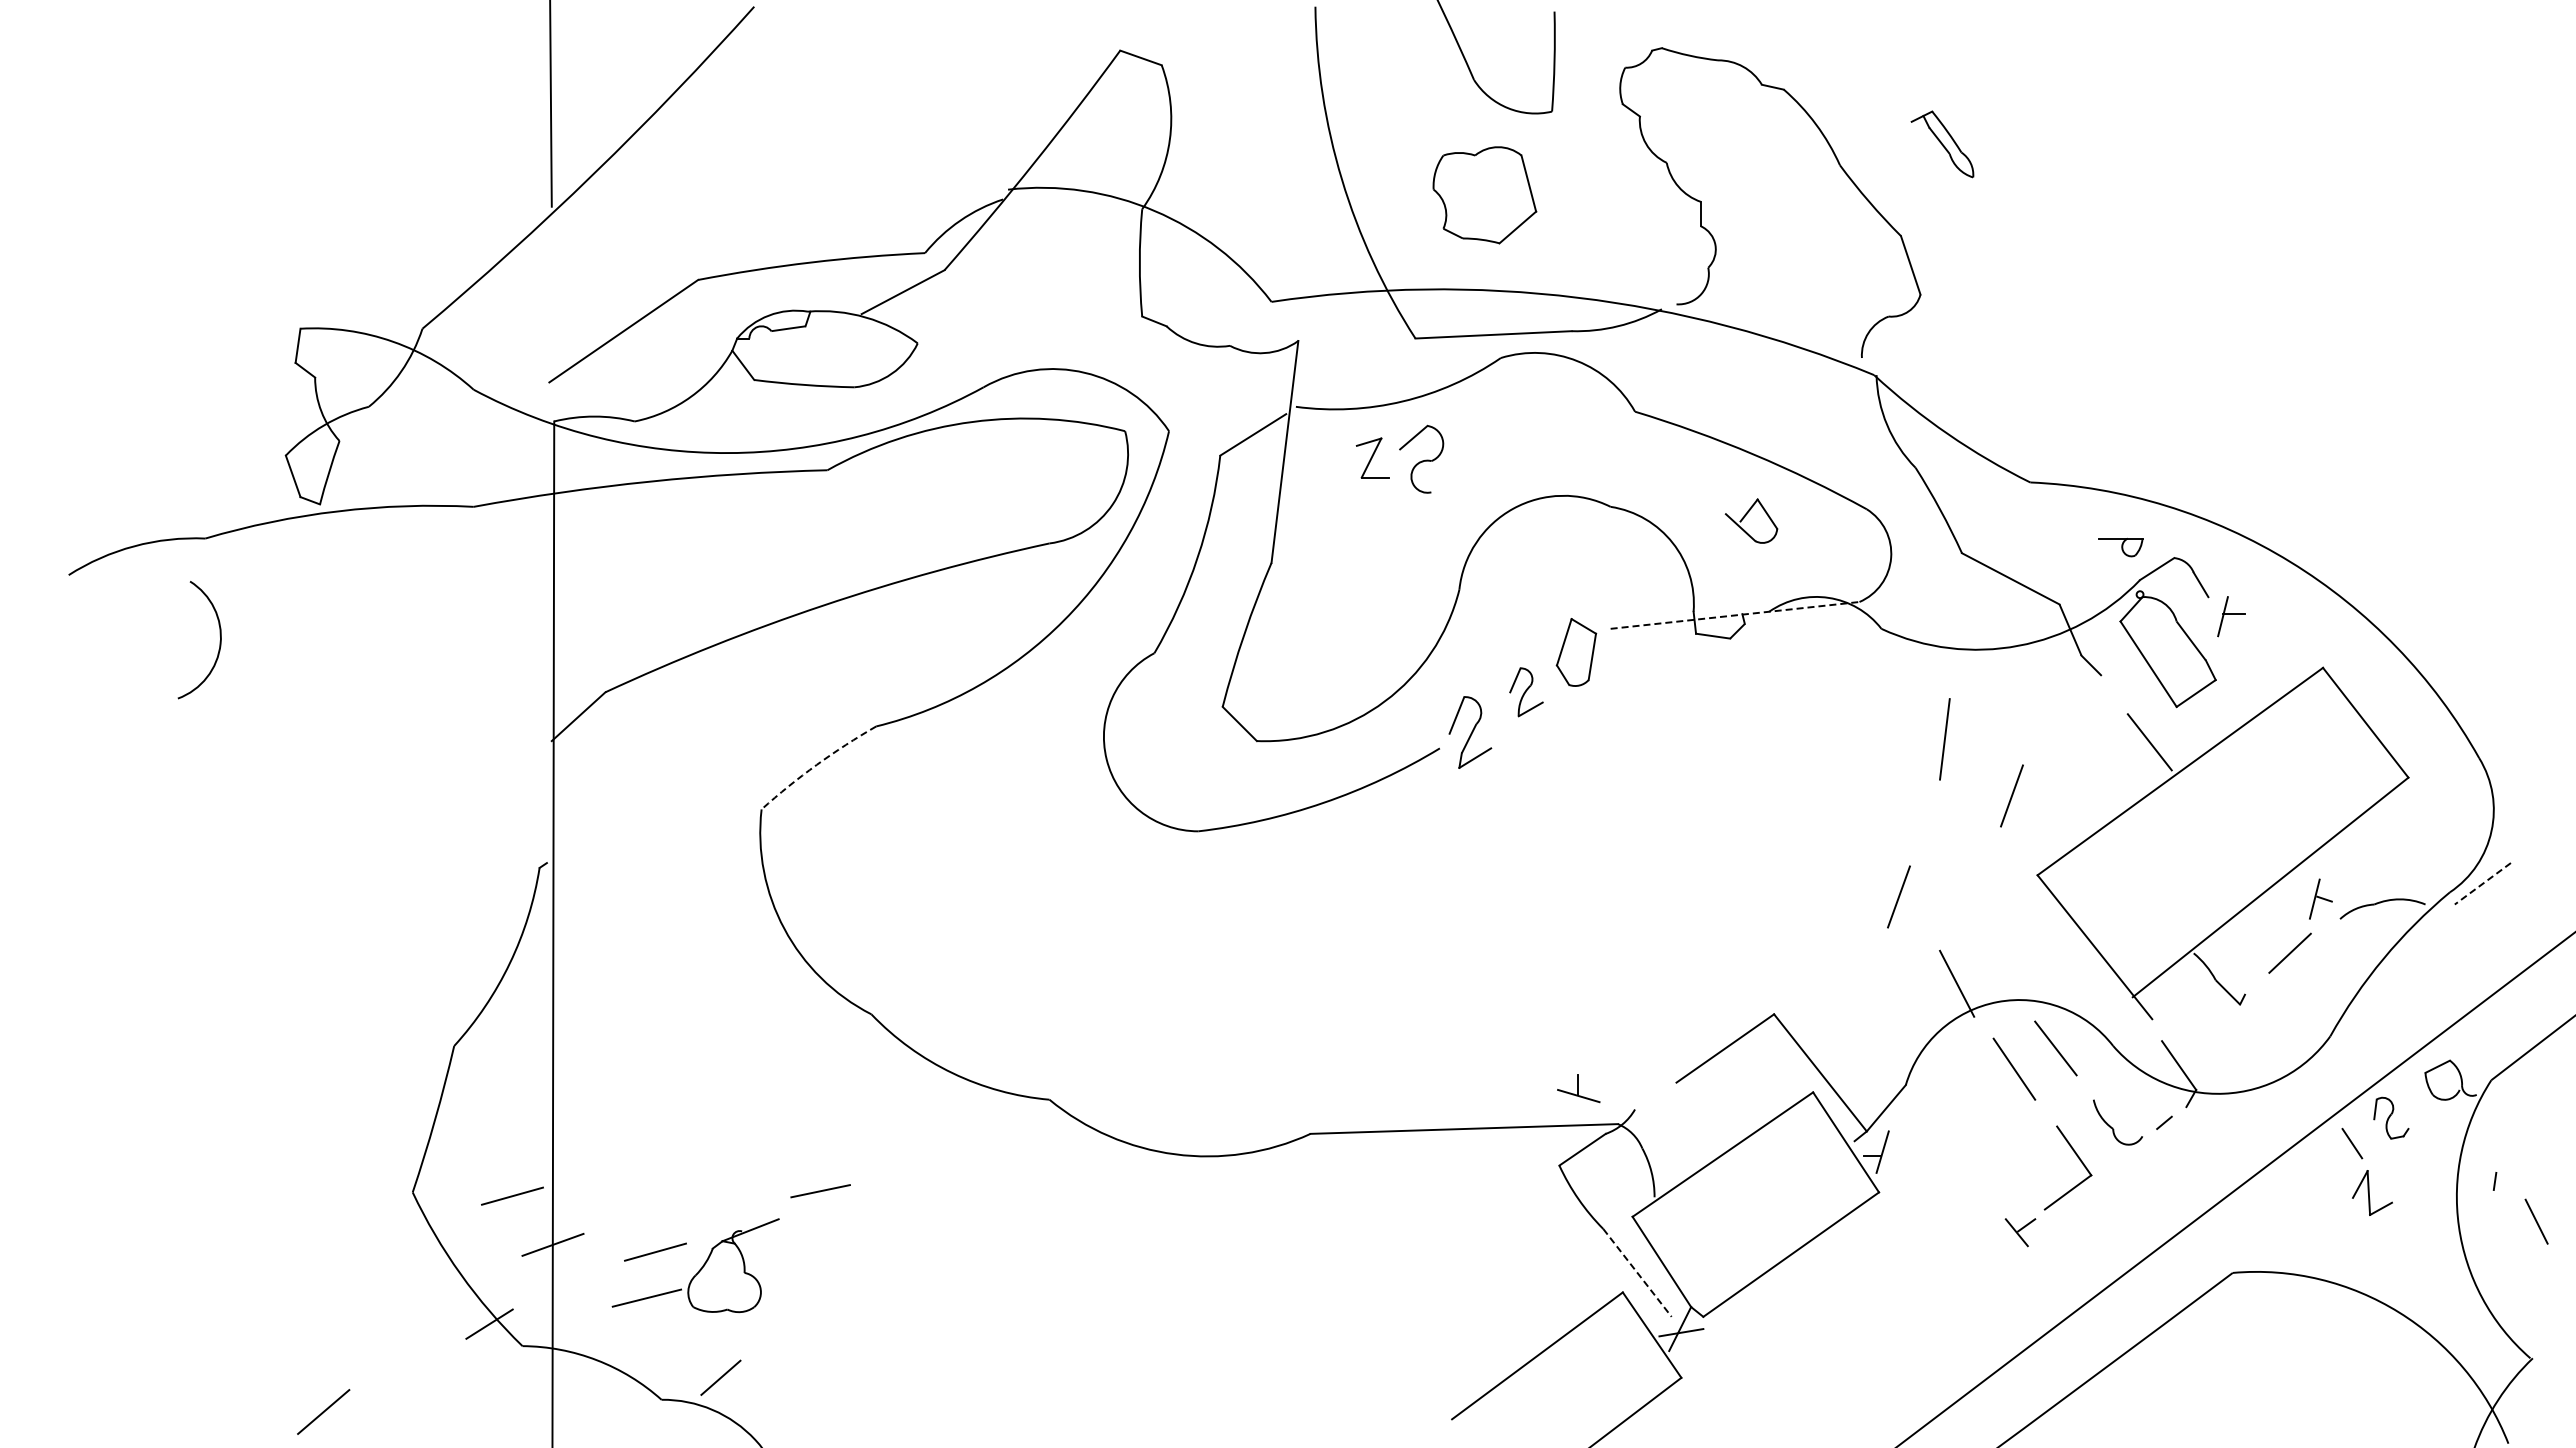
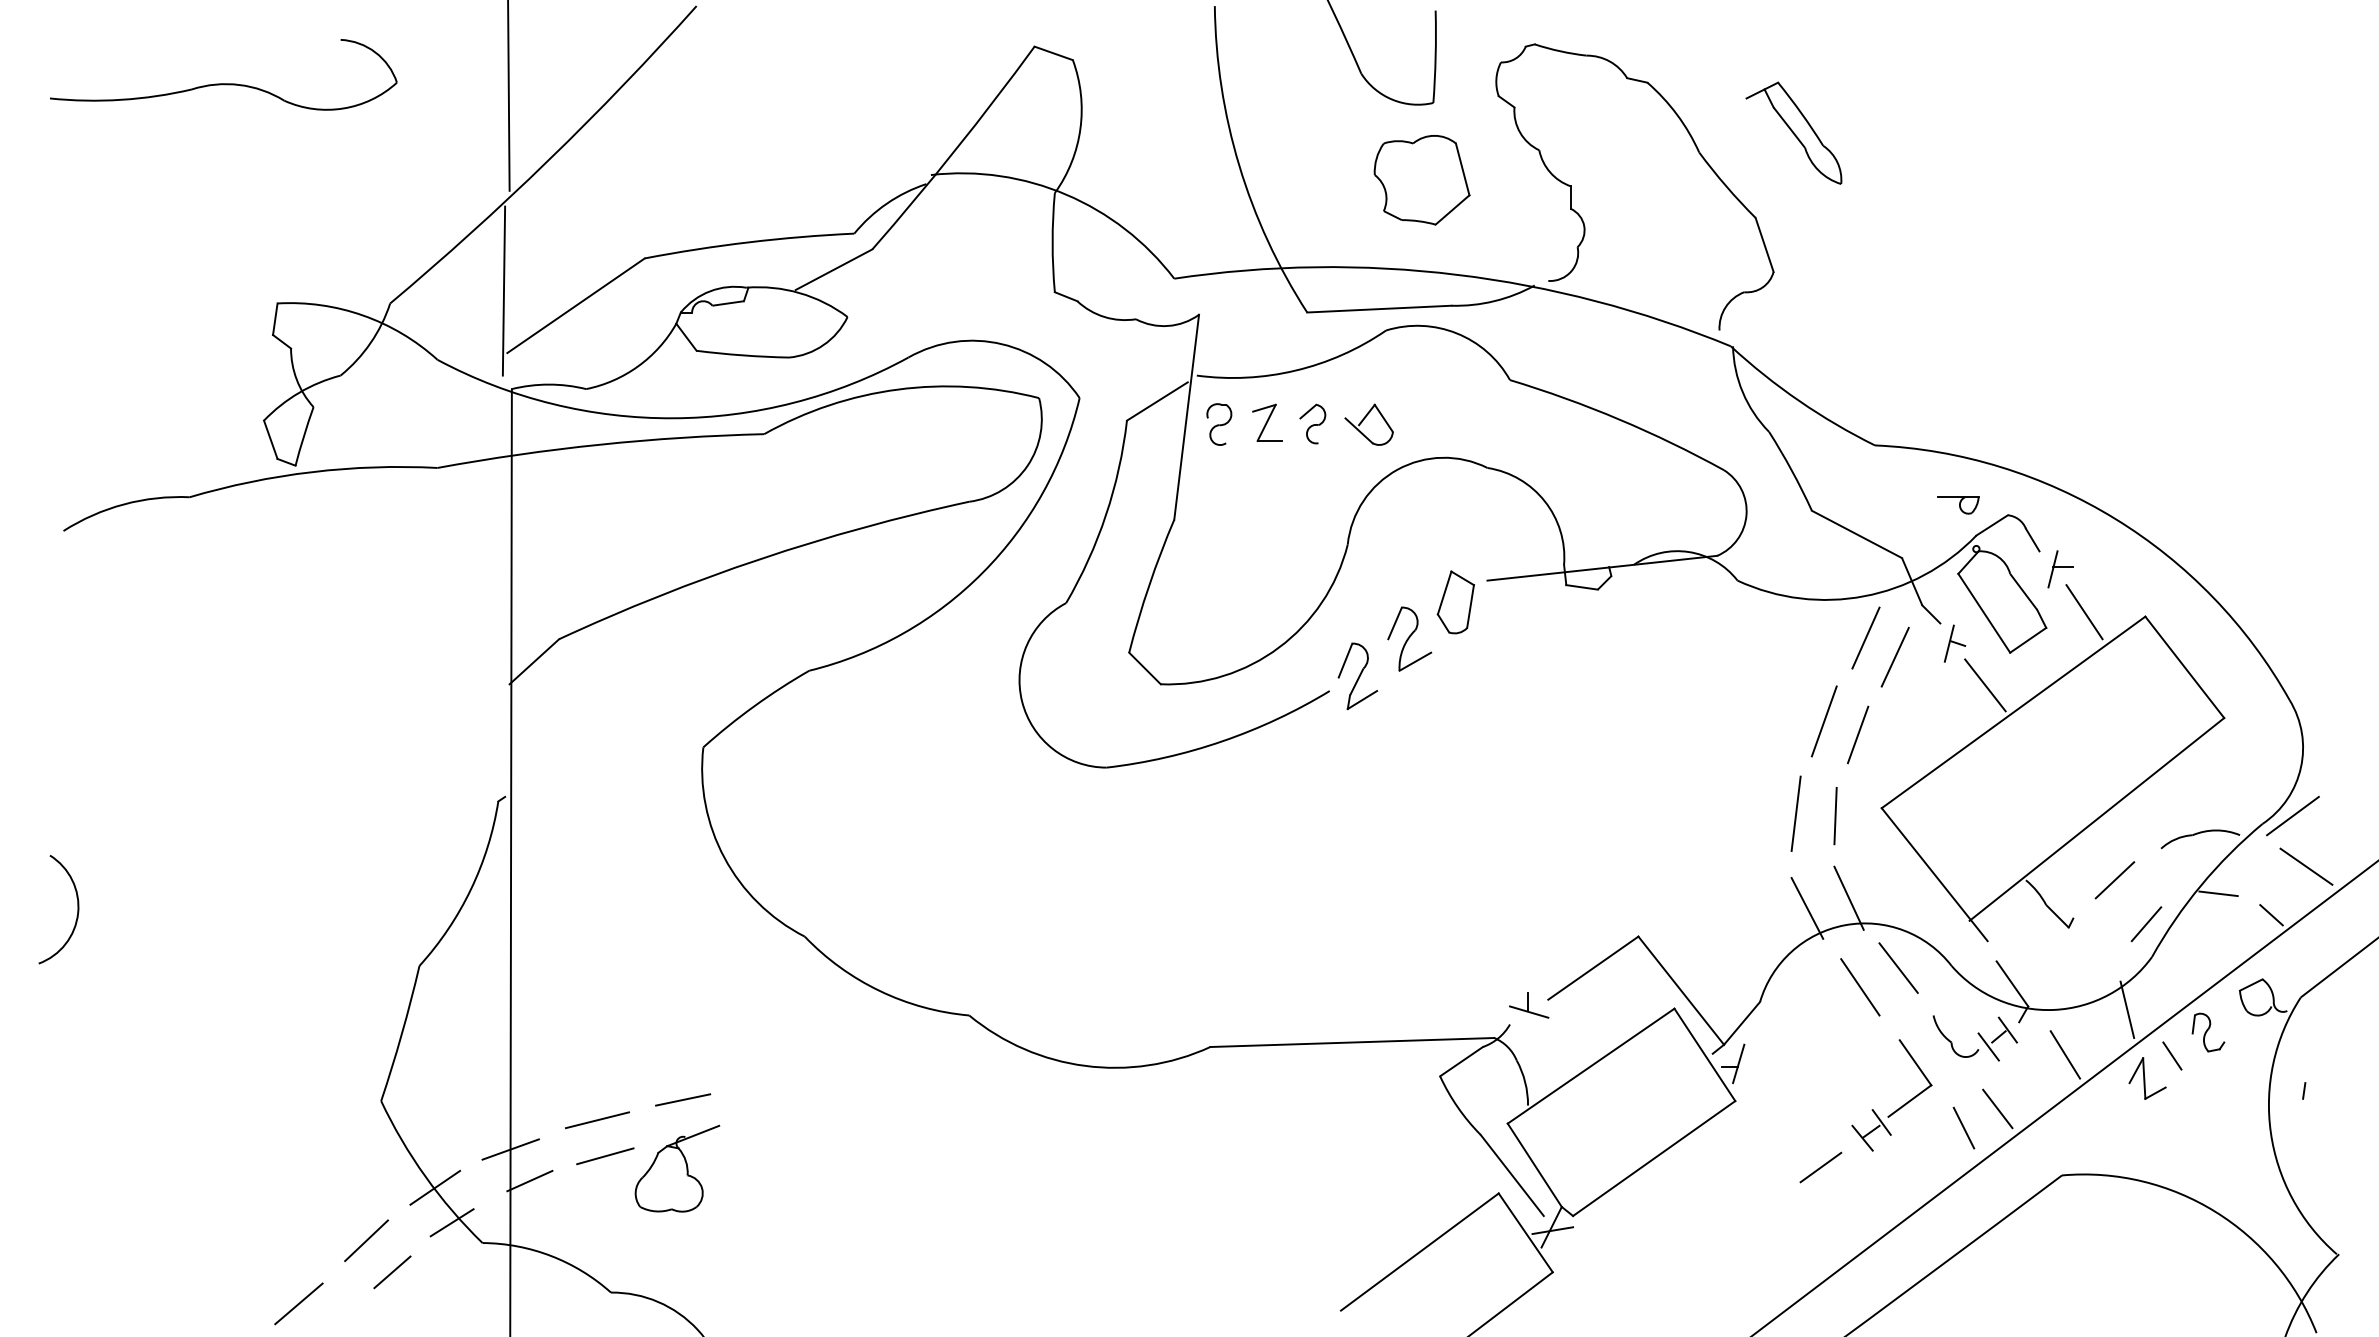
part: (242, 90) -> (223, 83), added
part: (1942, 144) -> (1793, 133), size x1.67
part: (1484, 195) -> (1421, 180), moved
line: (545, 314) -> (503, 290), added
part: (1320, 459) -> (1219, 424), added
part: (1421, 459) -> (1312, 424), size x0.62
part: (1746, 515) -> (1364, 419), moved
line: (1735, 615) -> (1602, 568), dashed -> solid
arc: (219, 641) -> (77, 910), moved
line: (2256, 662) -> (2083, 611), added
line: (2020, 691) -> (1865, 638), added
part: (1526, 692) -> (1409, 639), size x1.43
line: (2051, 711) -> (1894, 656), added
line: (1944, 739) -> (1795, 813), moved
arc: (816, 764) -> (754, 705), dashed -> solid
line: (1974, 781) -> (1823, 721), added
line: (1987, 883) -> (1835, 815), added
line: (2482, 883) -> (2292, 815), dashed -> solid
line: (1898, 896) -> (1753, 827), removed
part: (2320, 898) -> (1954, 643), moved
line: (2497, 938) -> (2306, 866), added
line: (2402, 967) -> (2218, 893), added
line: (2002, 972) -> (1849, 897), added
line: (2459, 991) -> (2271, 915), added
line: (2324, 1000) -> (2146, 923), added
part: (1578, 1088) -> (1528, 1005), moved
line: (2303, 1093) -> (2127, 1009), added
line: (2173, 1115) -> (2007, 1030), added
line: (2153, 1133) -> (1988, 1046), added
line: (2236, 1142) -> (2065, 1054), added
line: (820, 1191) -> (682, 1100), moved
part: (2372, 1192) -> (2147, 1078), moved
line: (512, 1195) -> (473, 1103), removed
line: (2163, 1200) -> (1998, 1108), added
line: (2037, 1215) -> (1881, 1122), added
line: (2536, 1221) -> (1963, 1127), moved
line: (1971, 1264) -> (1820, 1167), added
line: (1637, 1272) -> (1512, 1175), dashed -> solid
line: (573, 1279) -> (529, 1181), added
line: (471, 1286) -> (435, 1187), added
line: (646, 1297) -> (597, 1119), moved
line: (396, 1343) -> (366, 1240), added
line: (720, 1377) -> (392, 1272), moved

